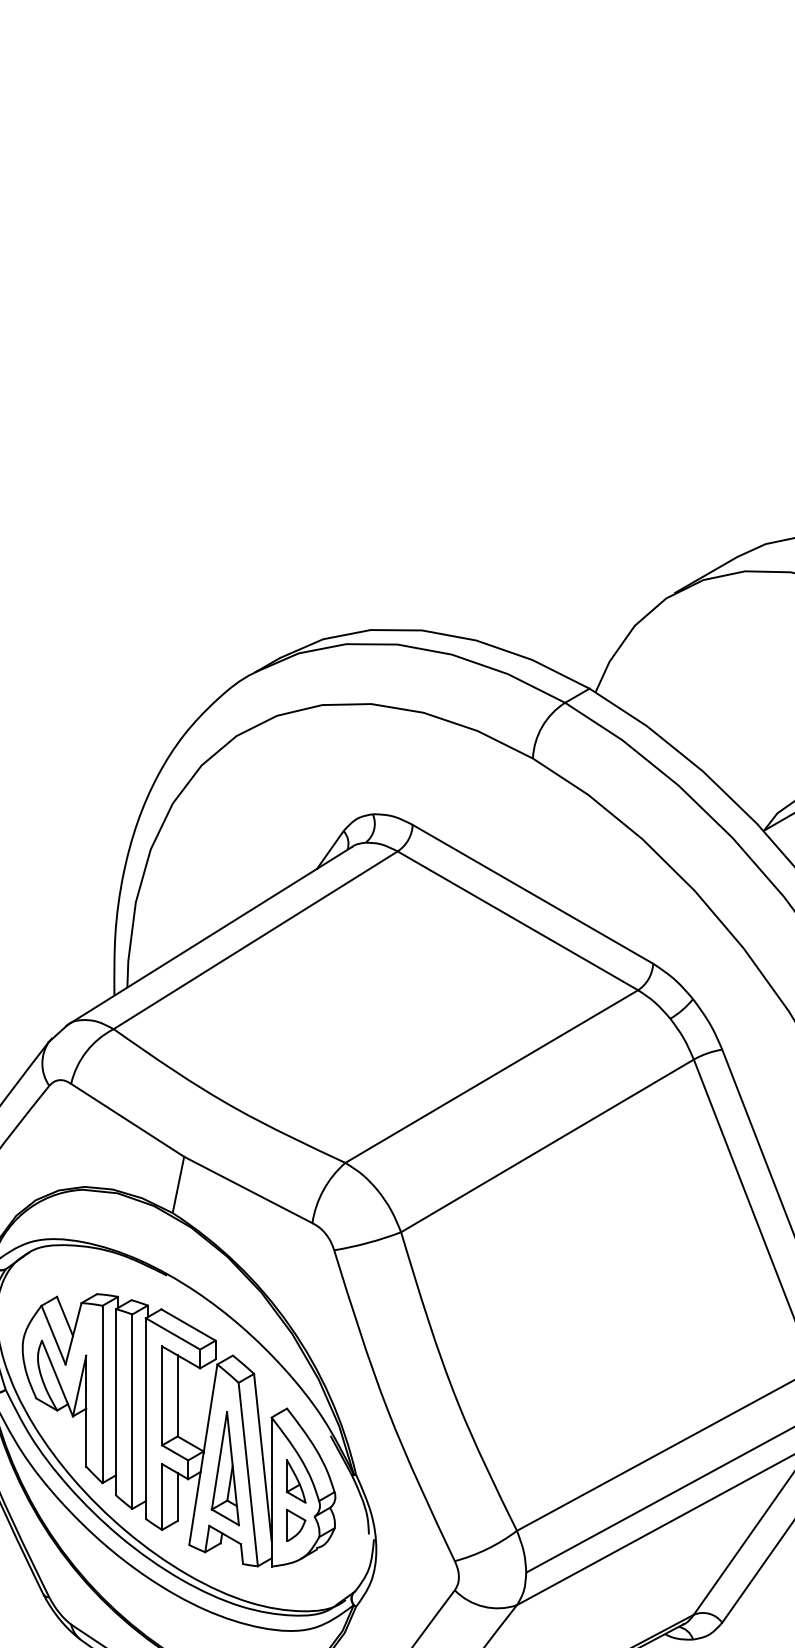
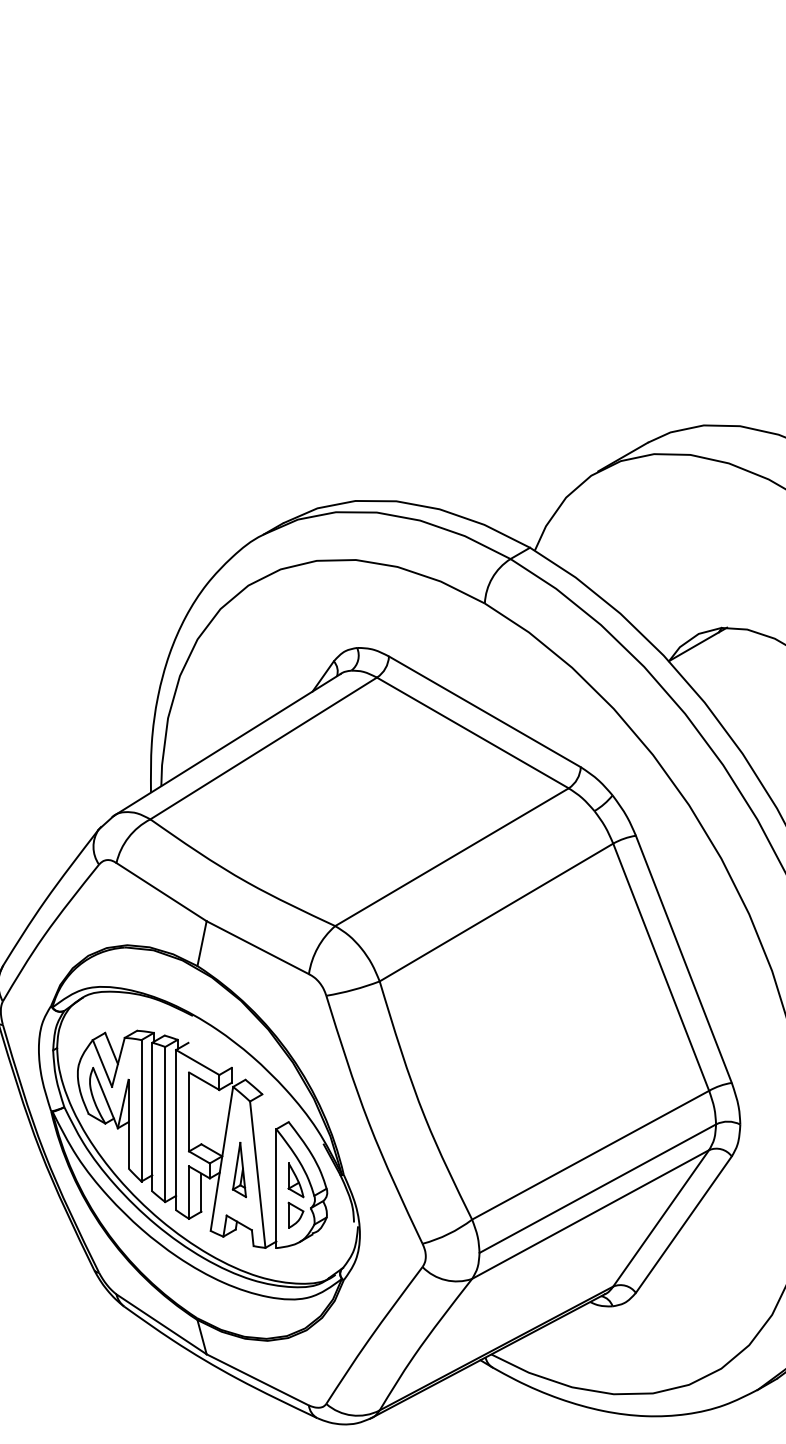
line: (187, 1323) -> (209, 1054), removed
line: (177, 1395) -> (201, 1111), removed
line: (262, 1456) -> (269, 1160), removed
part: (225, 1468) -> (239, 1169), size x0.6

